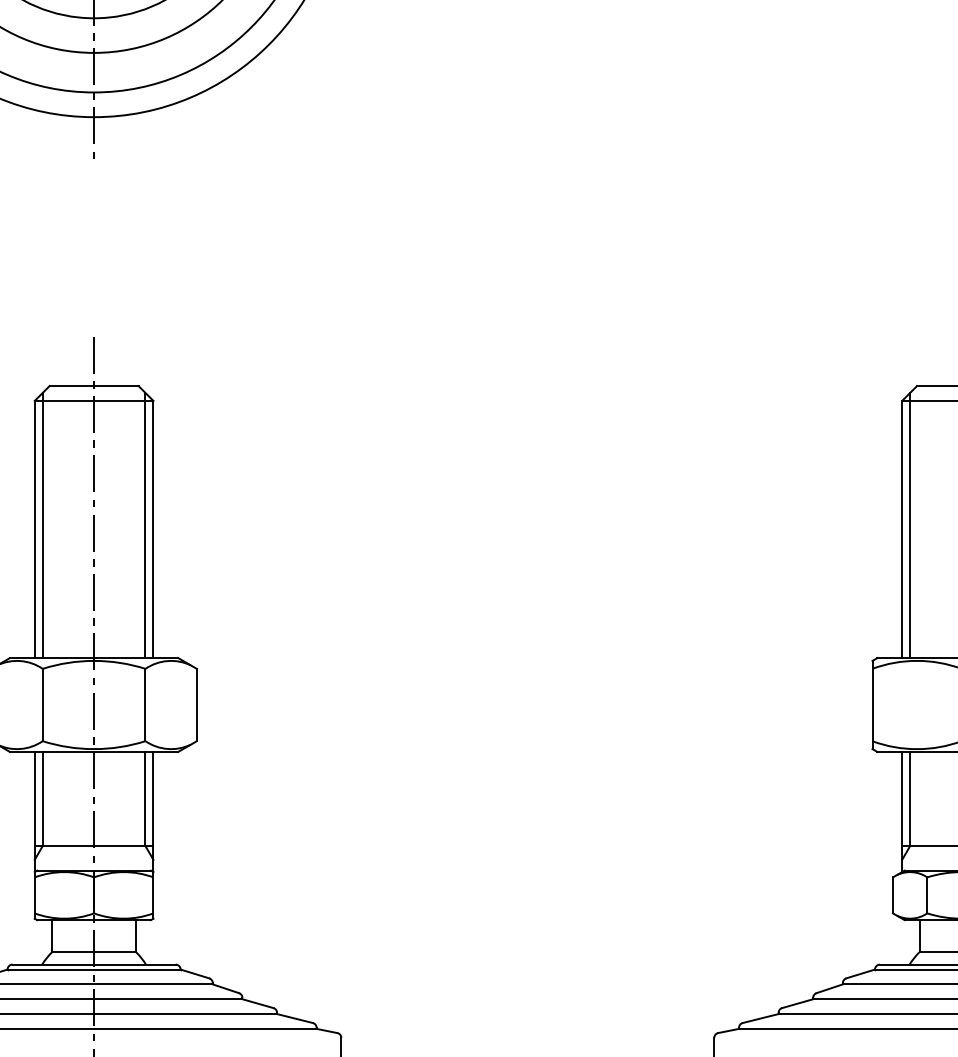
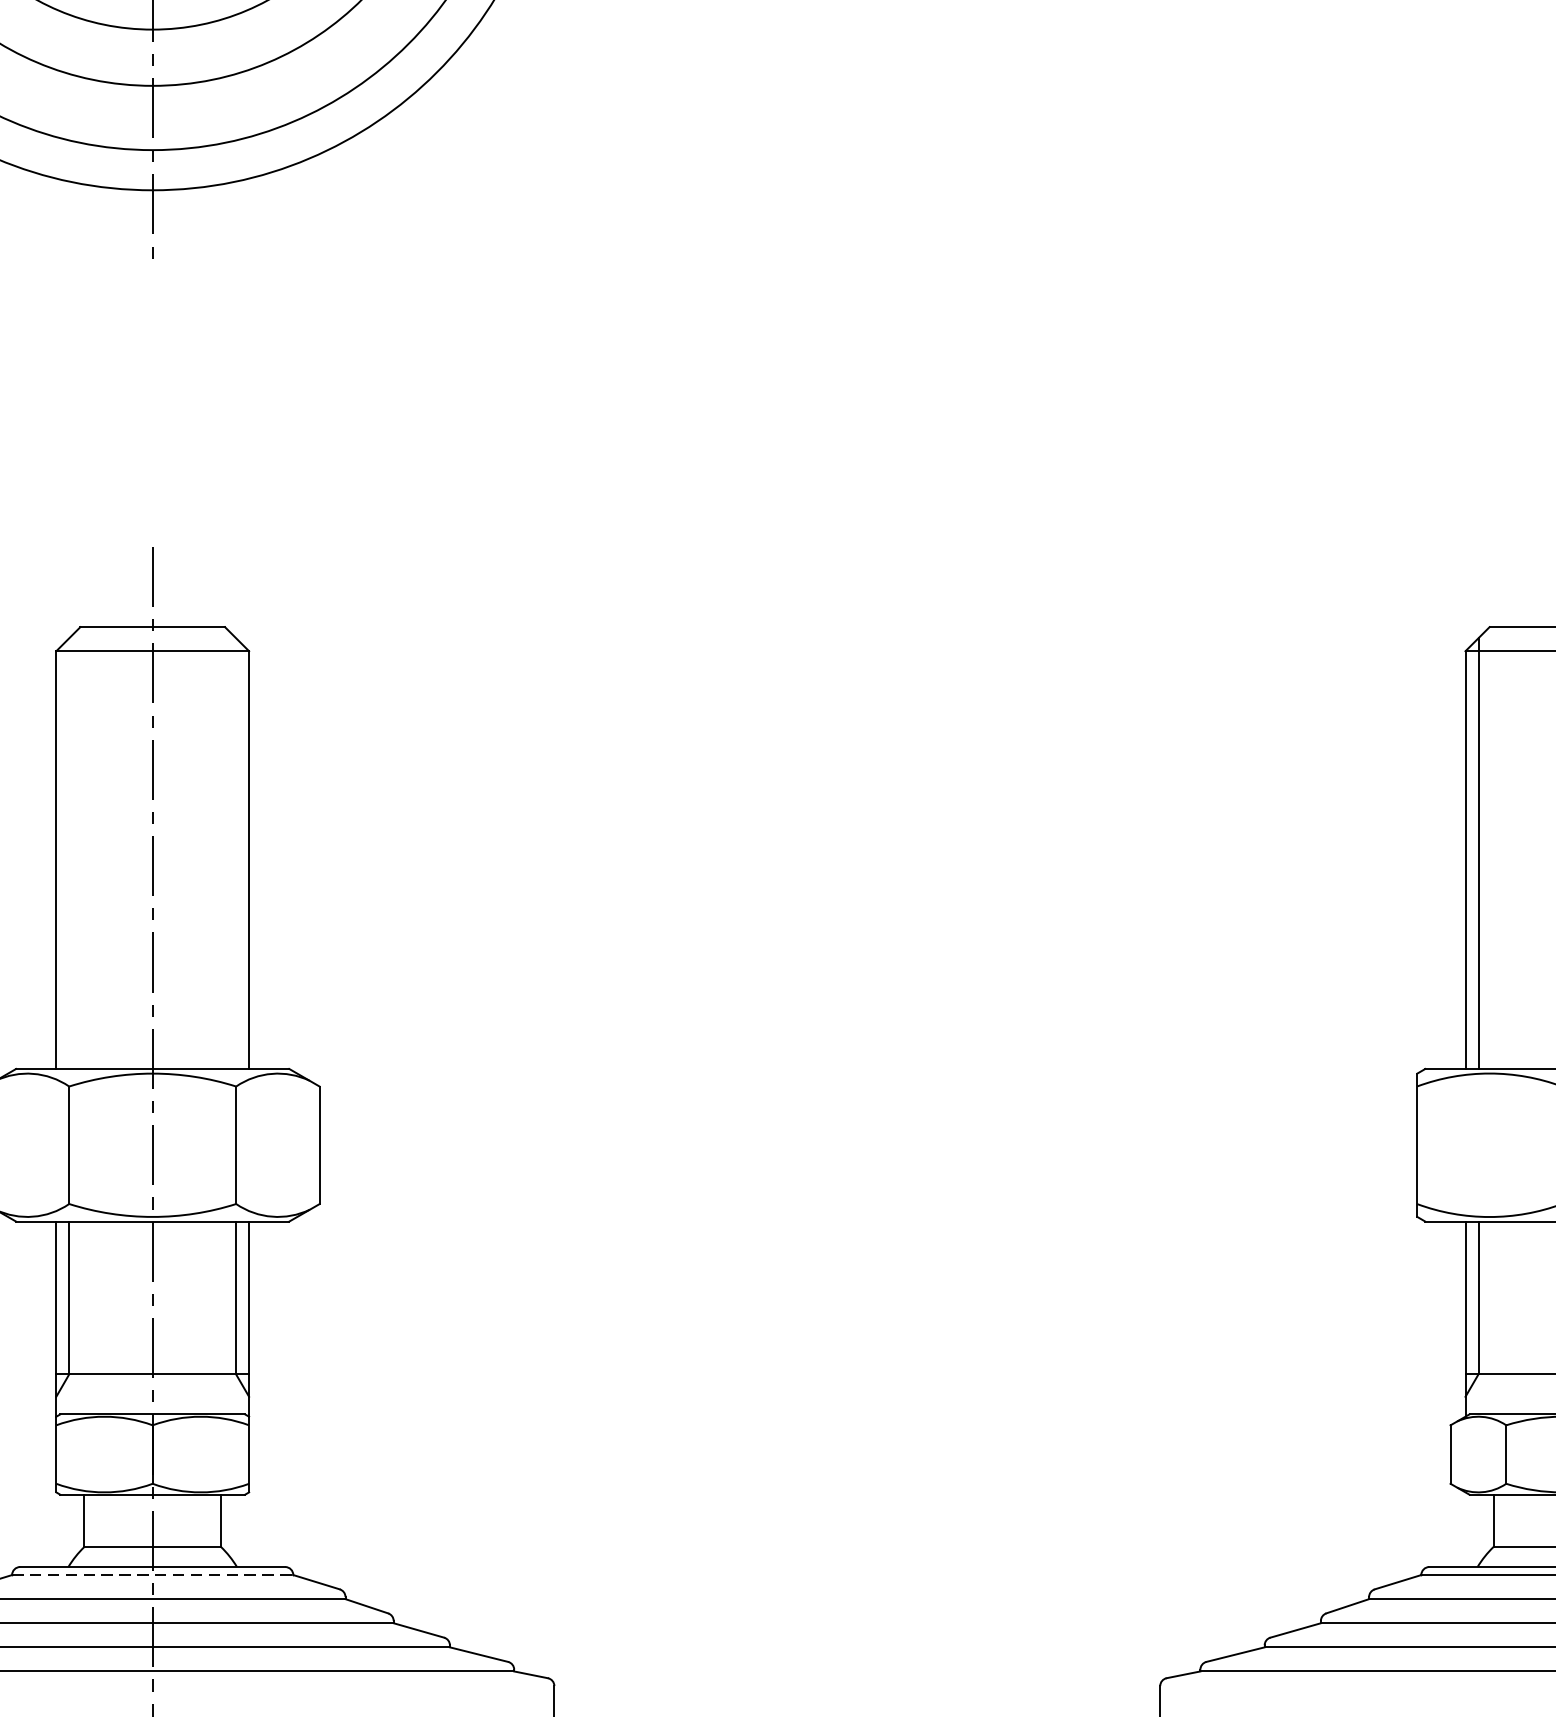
line: (42, 525) -> (68, 853), removed
line: (145, 525) -> (236, 853), removed
line: (94, 969) -> (153, 1574), solid -> dashed

